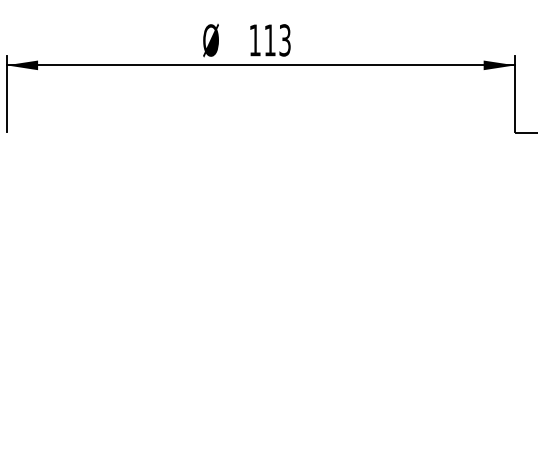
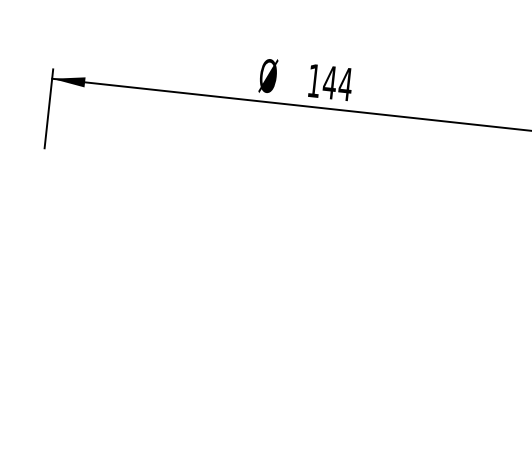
text: (277, 40) -> (337, 83), 113 -> 144

